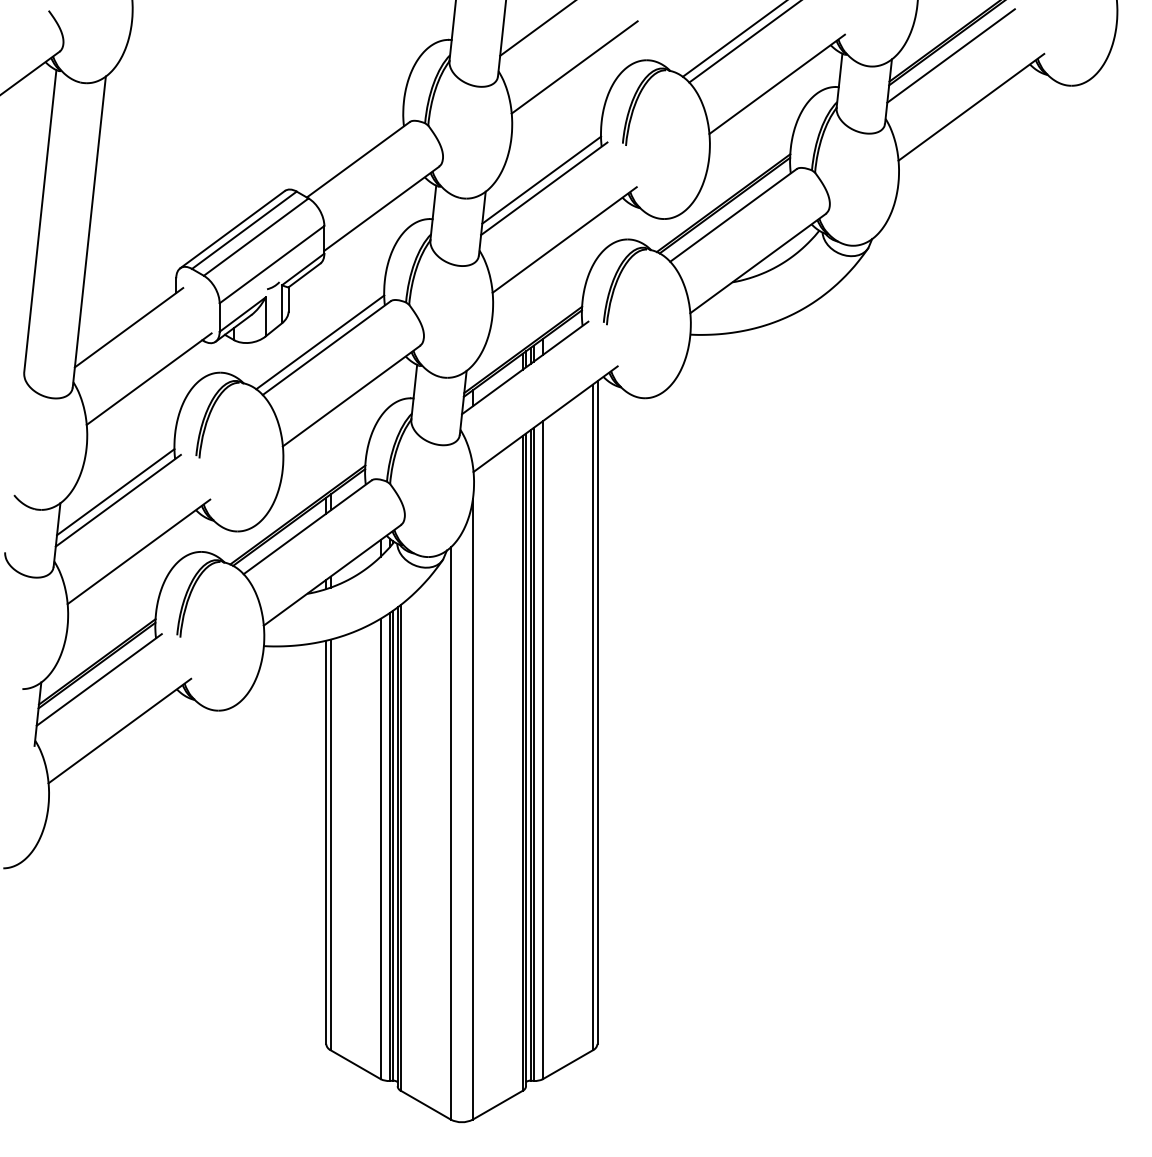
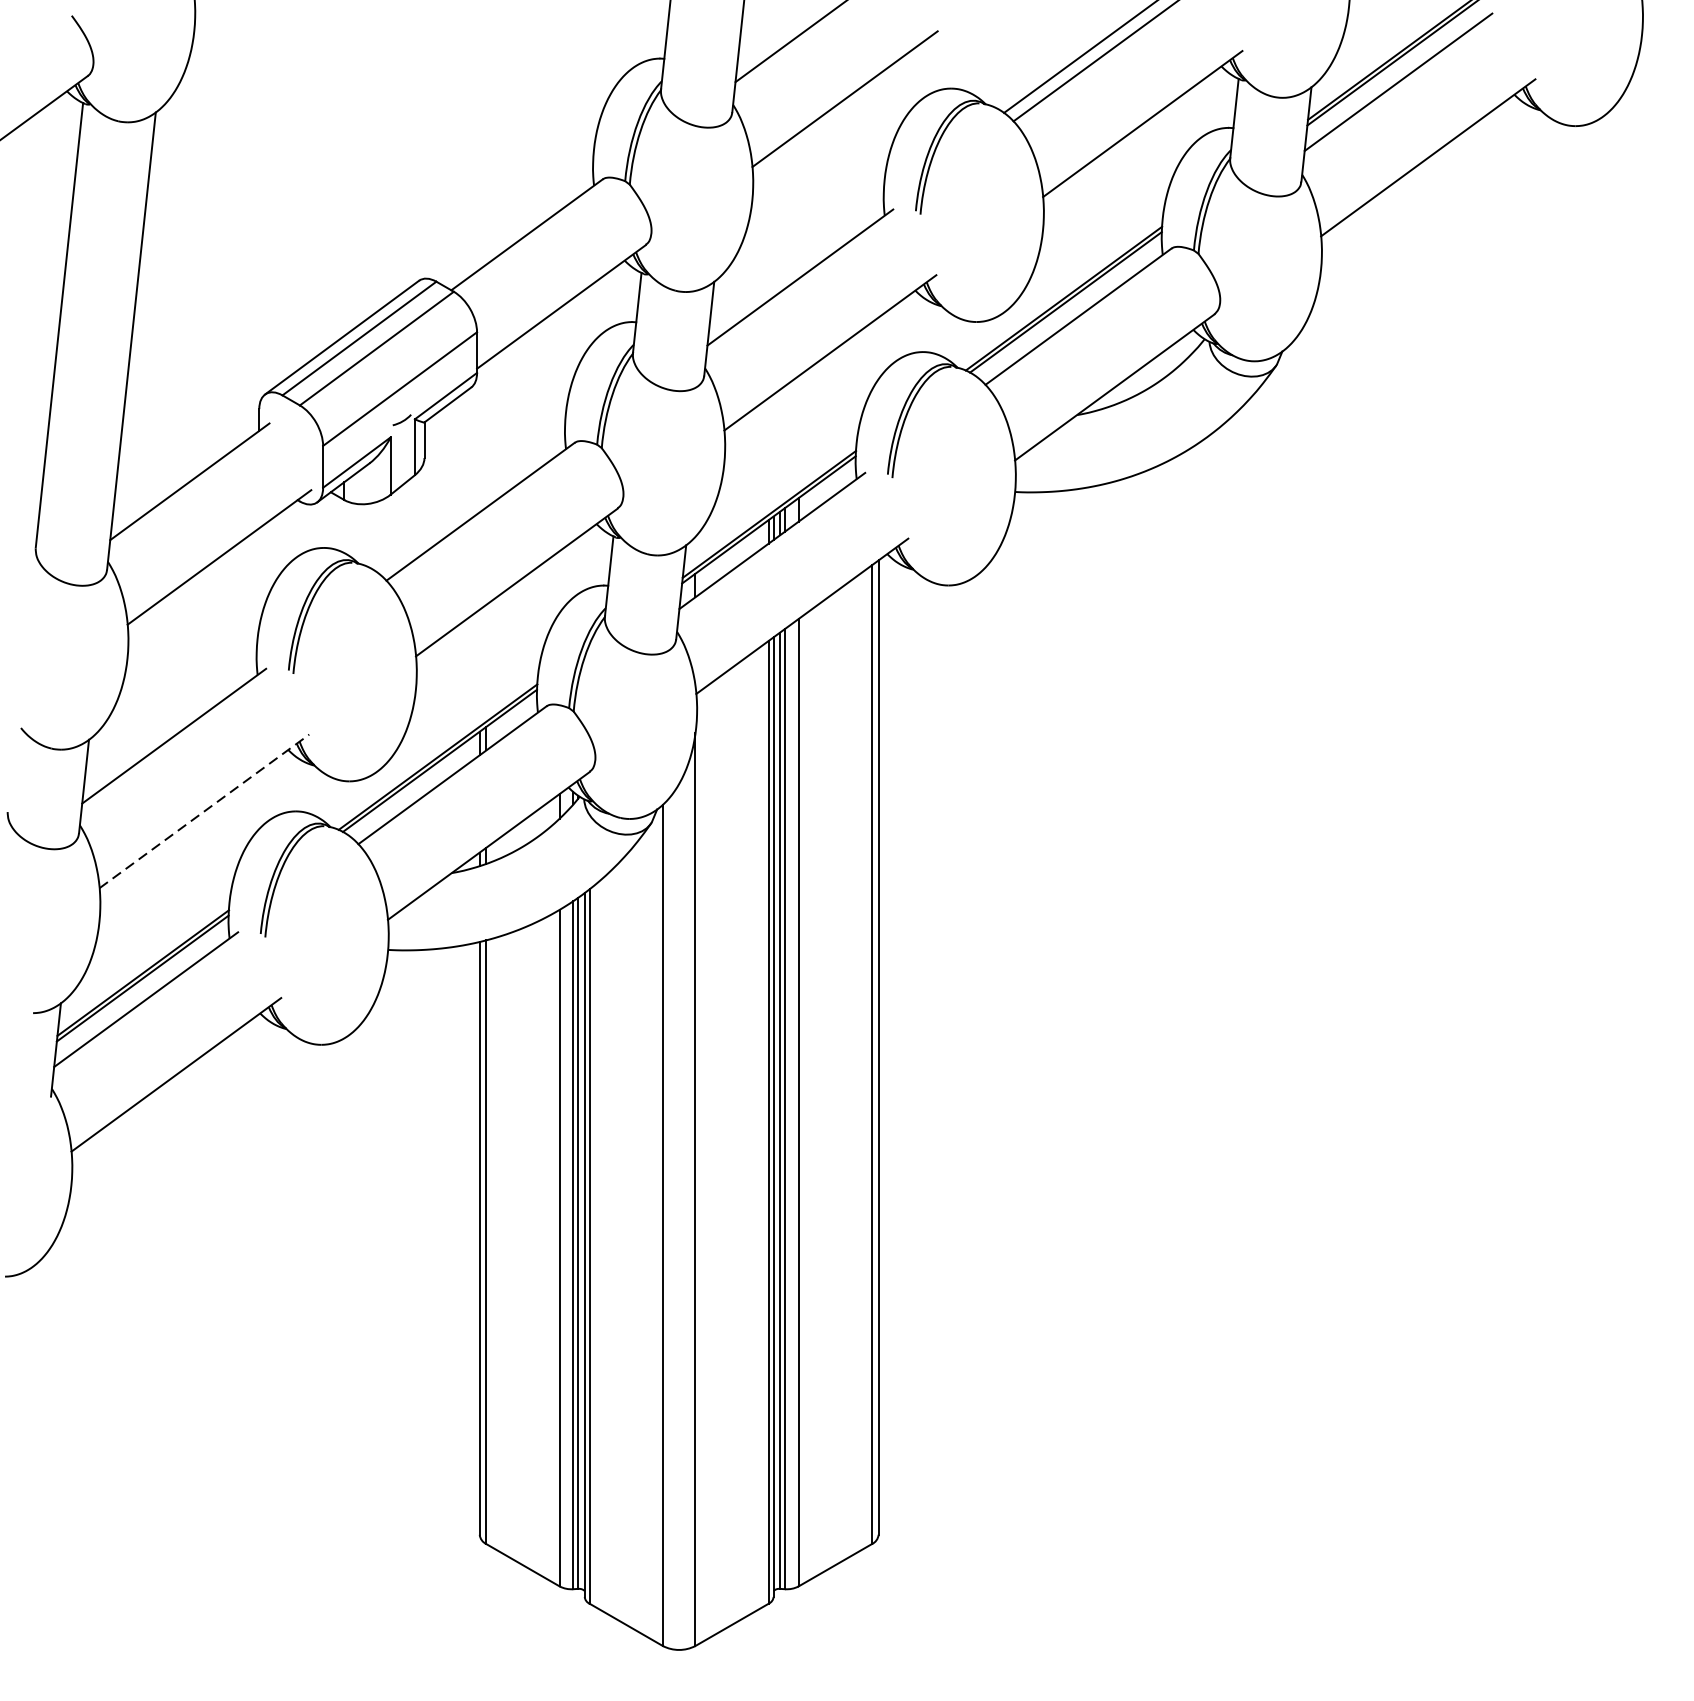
line: (541, 179) -> (796, 263), removed
line: (320, 342) -> (471, 503), removed
line: (115, 492) -> (169, 724), removed
line: (139, 551) -> (205, 810), solid -> dashed

